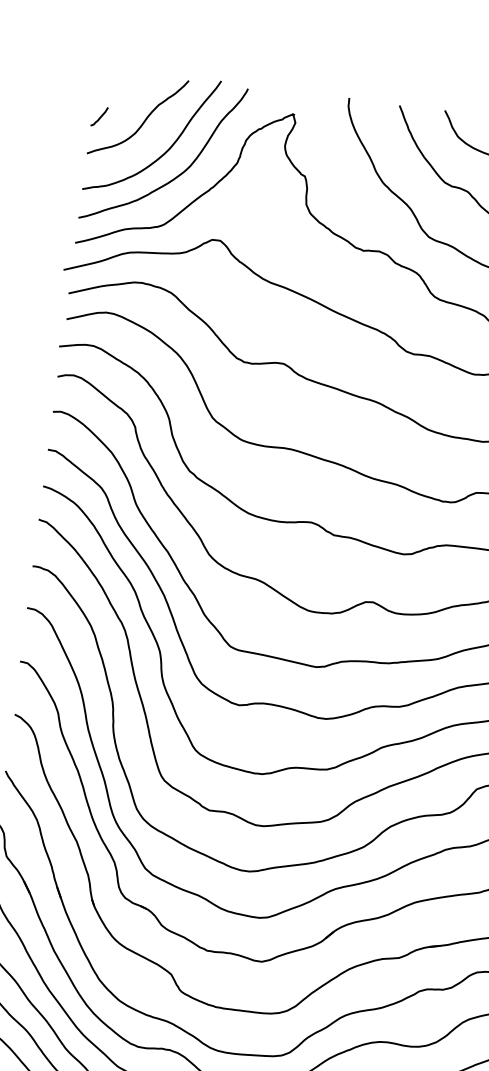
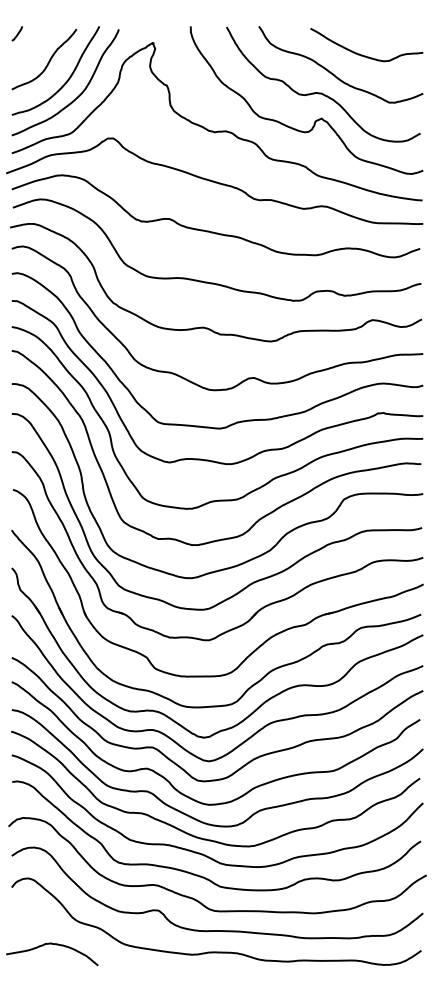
curve: (99, 116) -> (17, 33), moved

